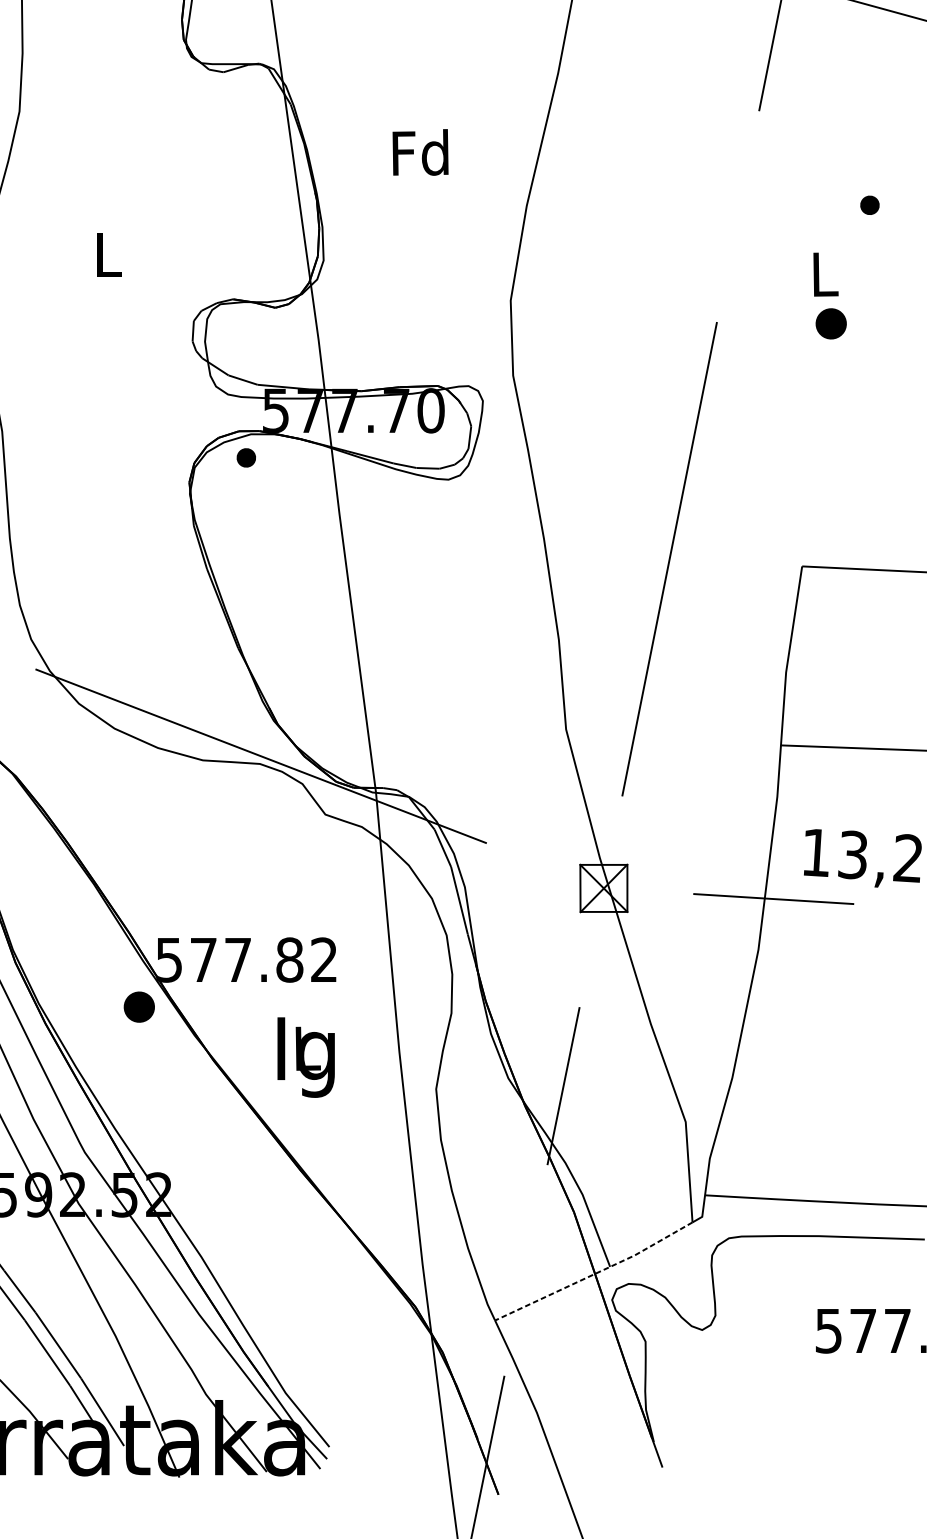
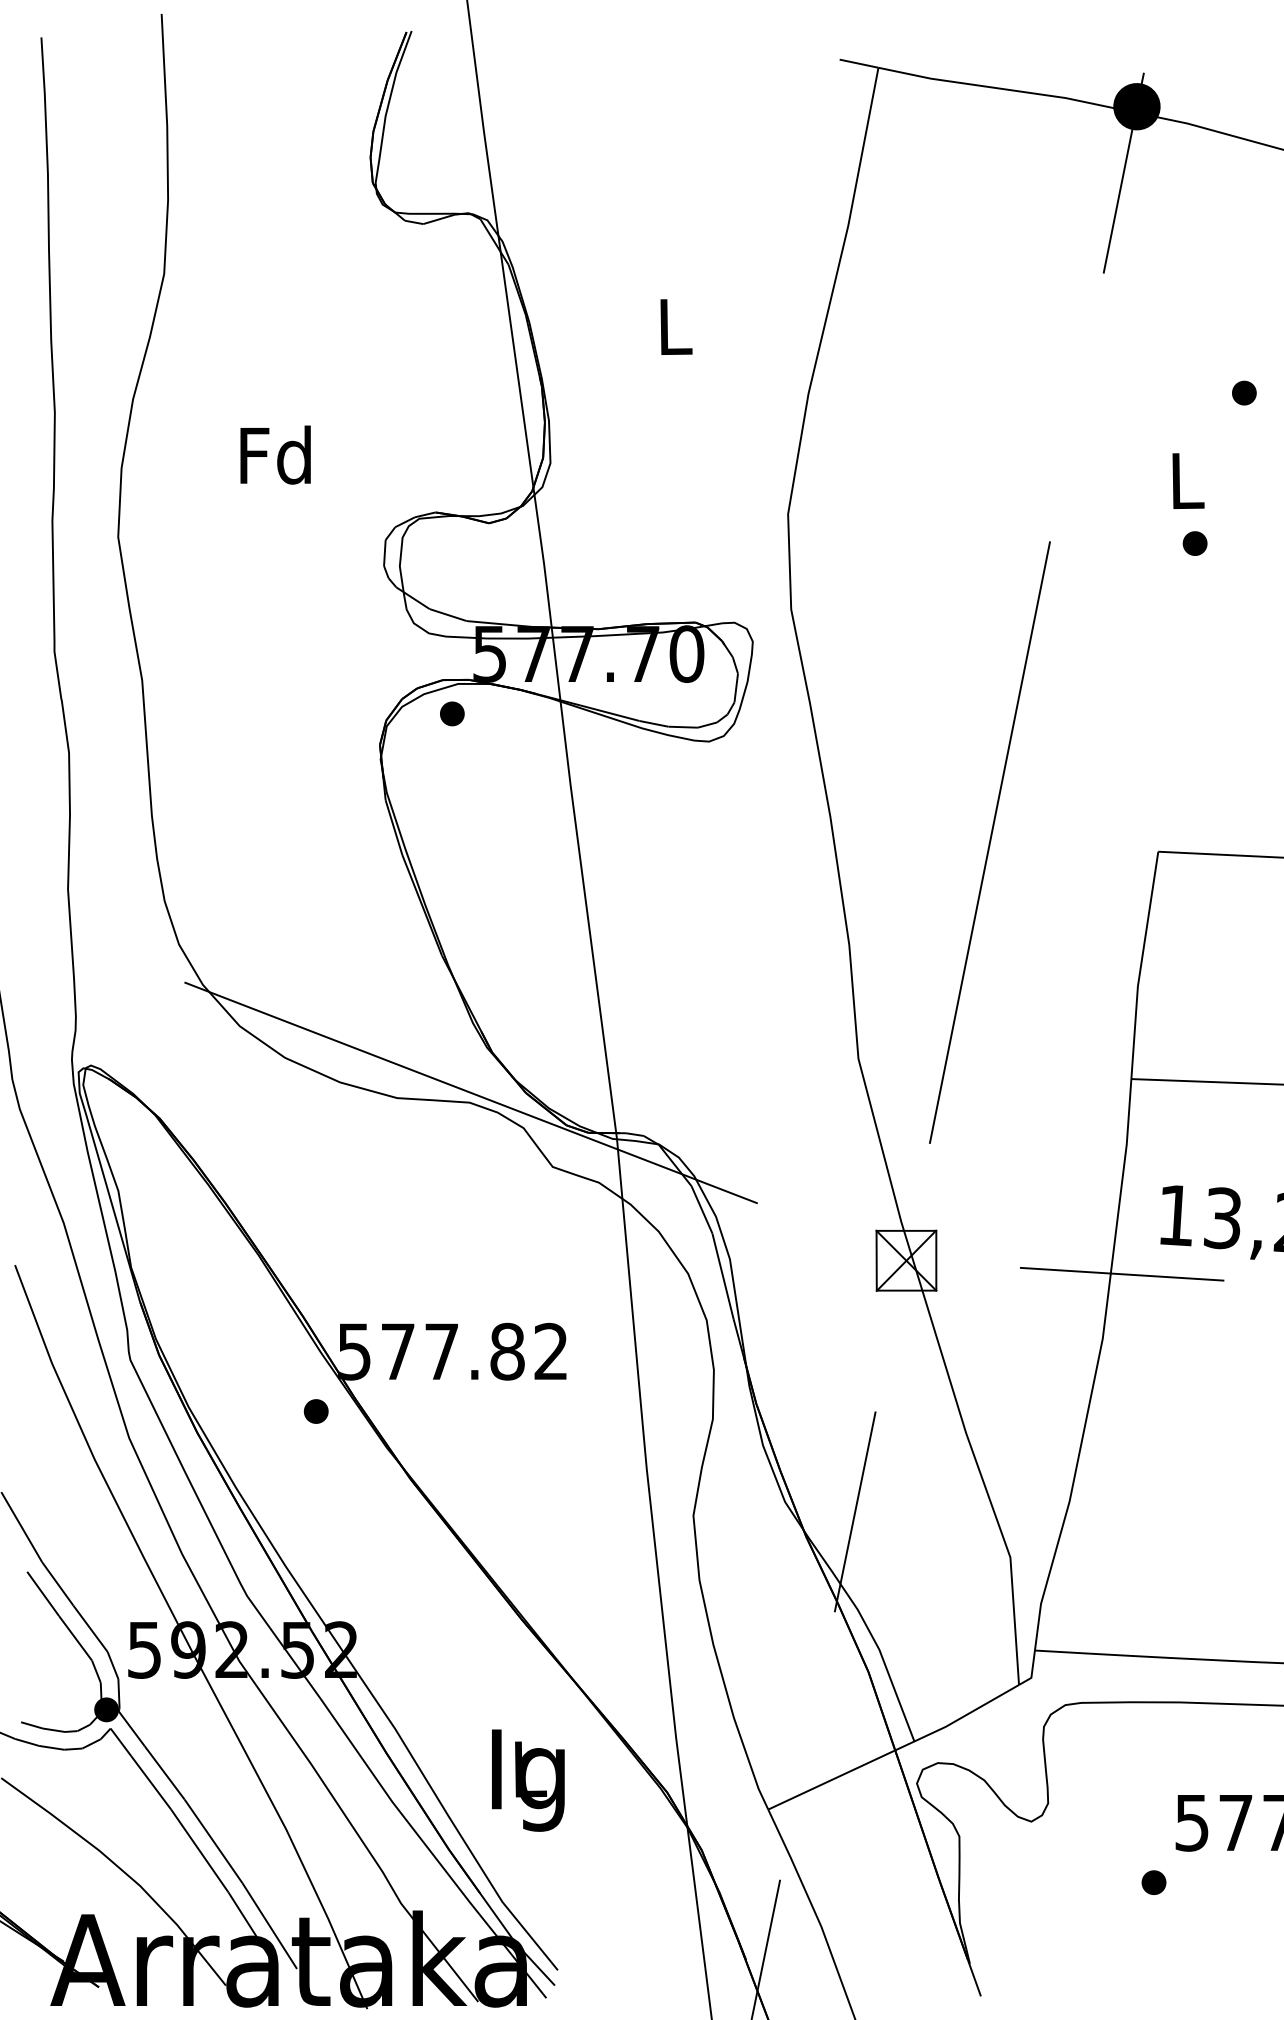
text: (420, 152) -> (673, 325), Fd -> L
text: (107, 253) -> (275, 454), L -> Fd
part: (830, 323) -> (1194, 543), size x0.62
part: (138, 1007) -> (315, 1411), size x0.62
text: (306, 1057) -> (528, 1780), moved
line: (595, 1274) -> (895, 1750), dashed -> solid
part: (798, 1377) -> (1153, 1882), added

